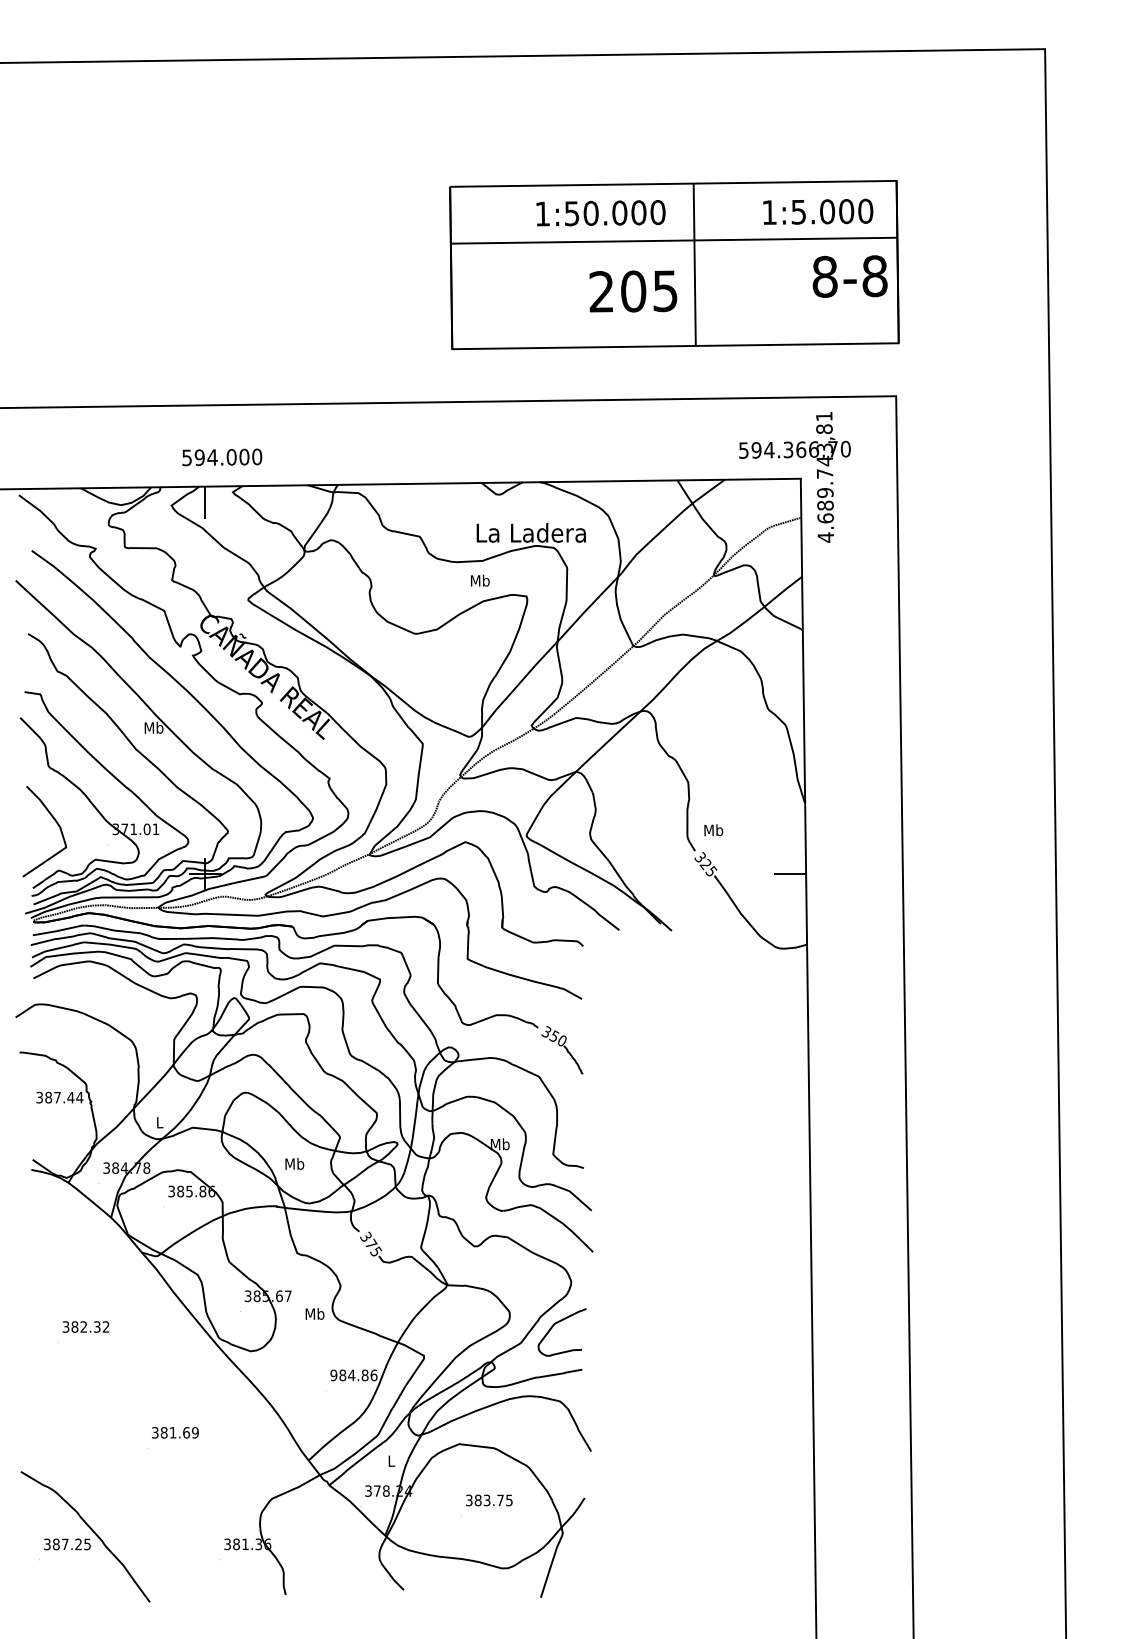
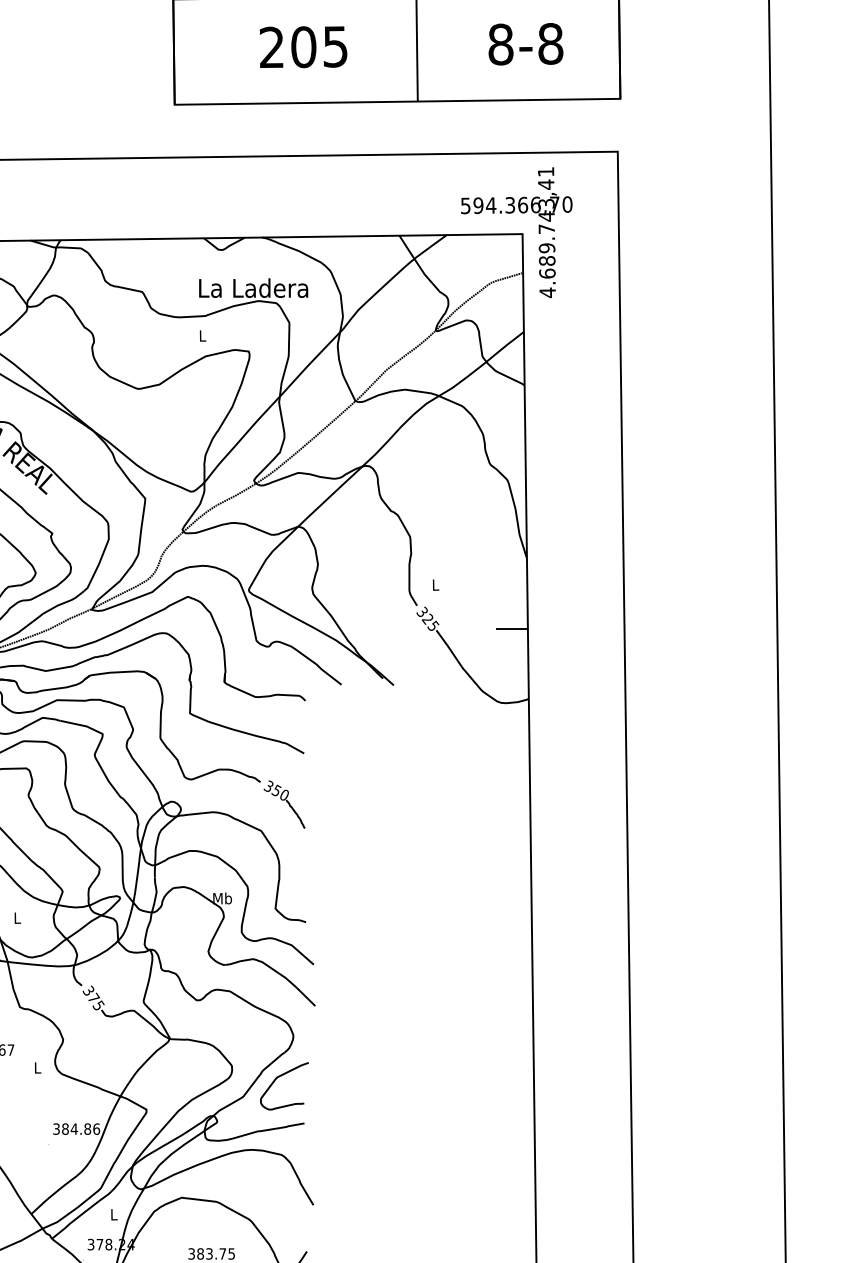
text: (849, 276) -> (525, 44), moved
text: (633, 291) -> (303, 47), moved
text: (824, 429) -> (546, 184), 4.689.743,81 -> 4.689.743,41
text: (479, 580) -> (201, 335), Mb -> L
text: (713, 830) -> (435, 585), Mb -> L
text: (294, 1163) -> (17, 917), Mb -> L
text: (314, 1313) -> (37, 1067), Mb -> L
text: (333, 1375) -> (56, 1129), 984.86 -> 384.86

